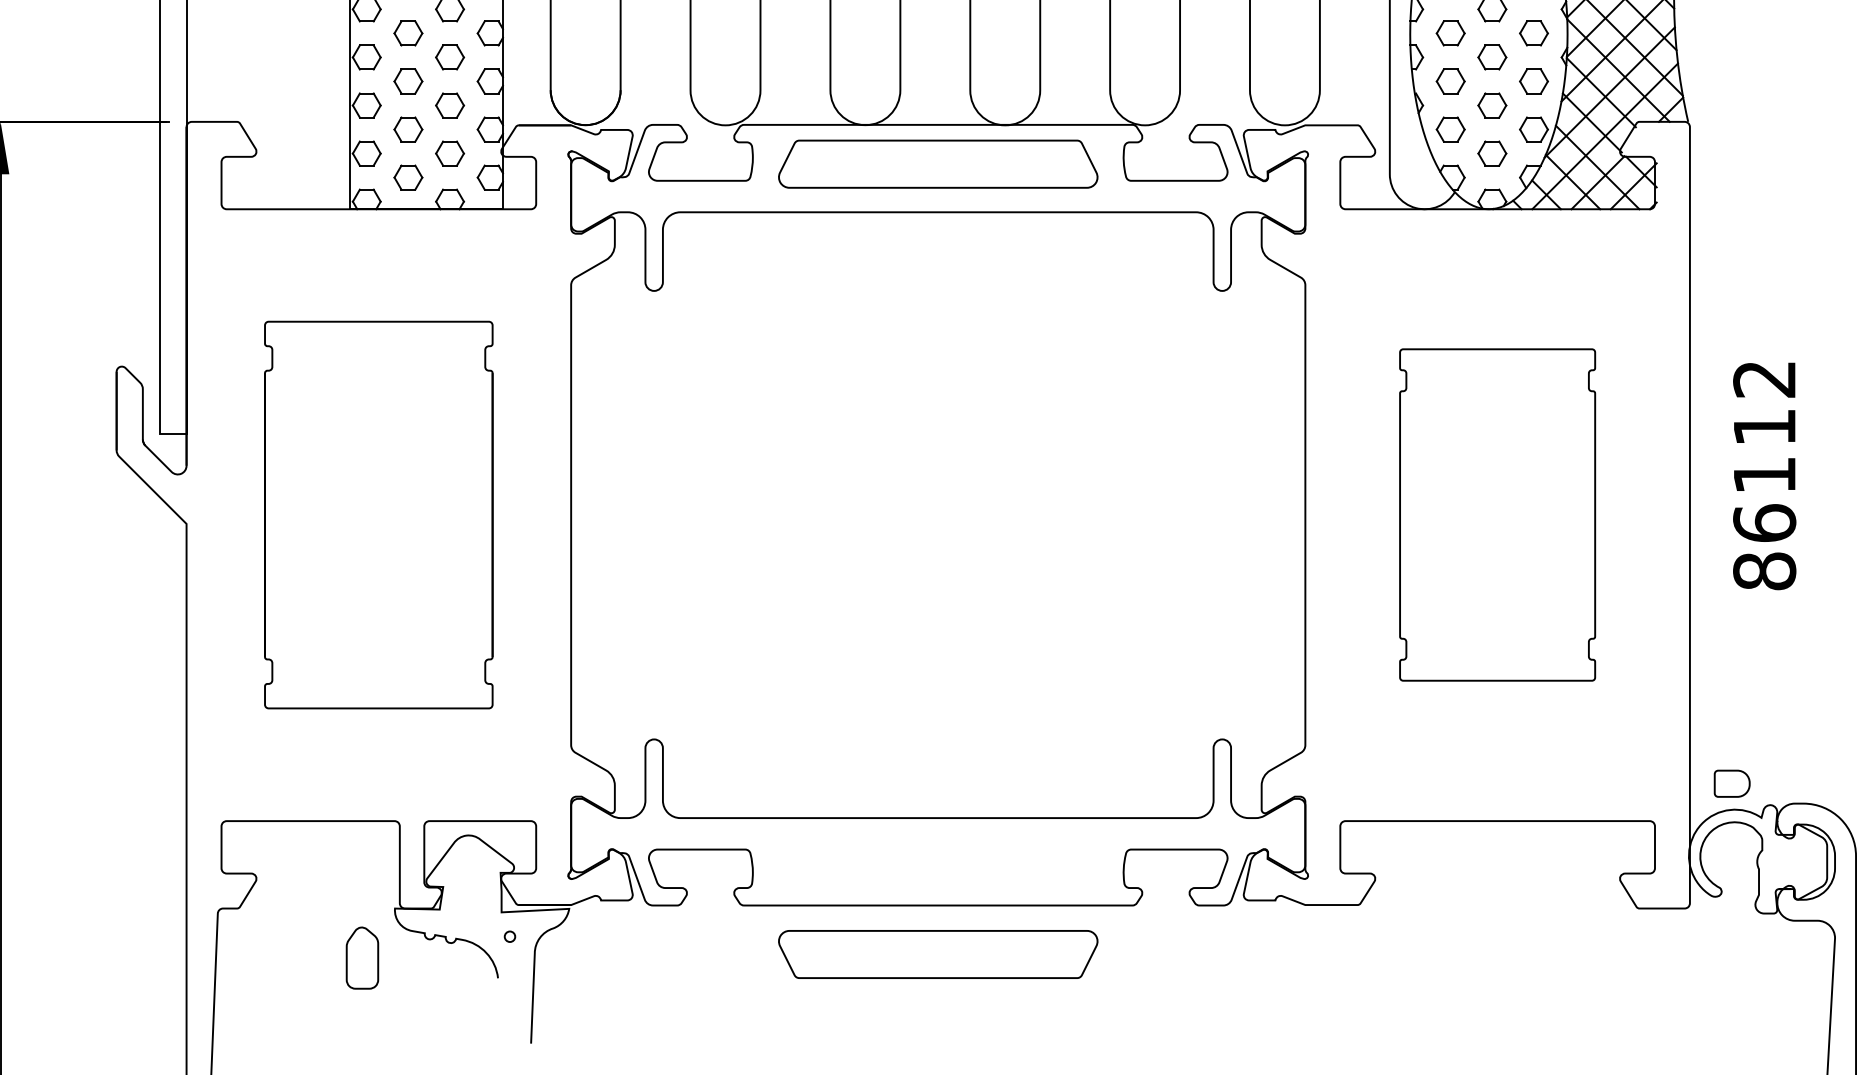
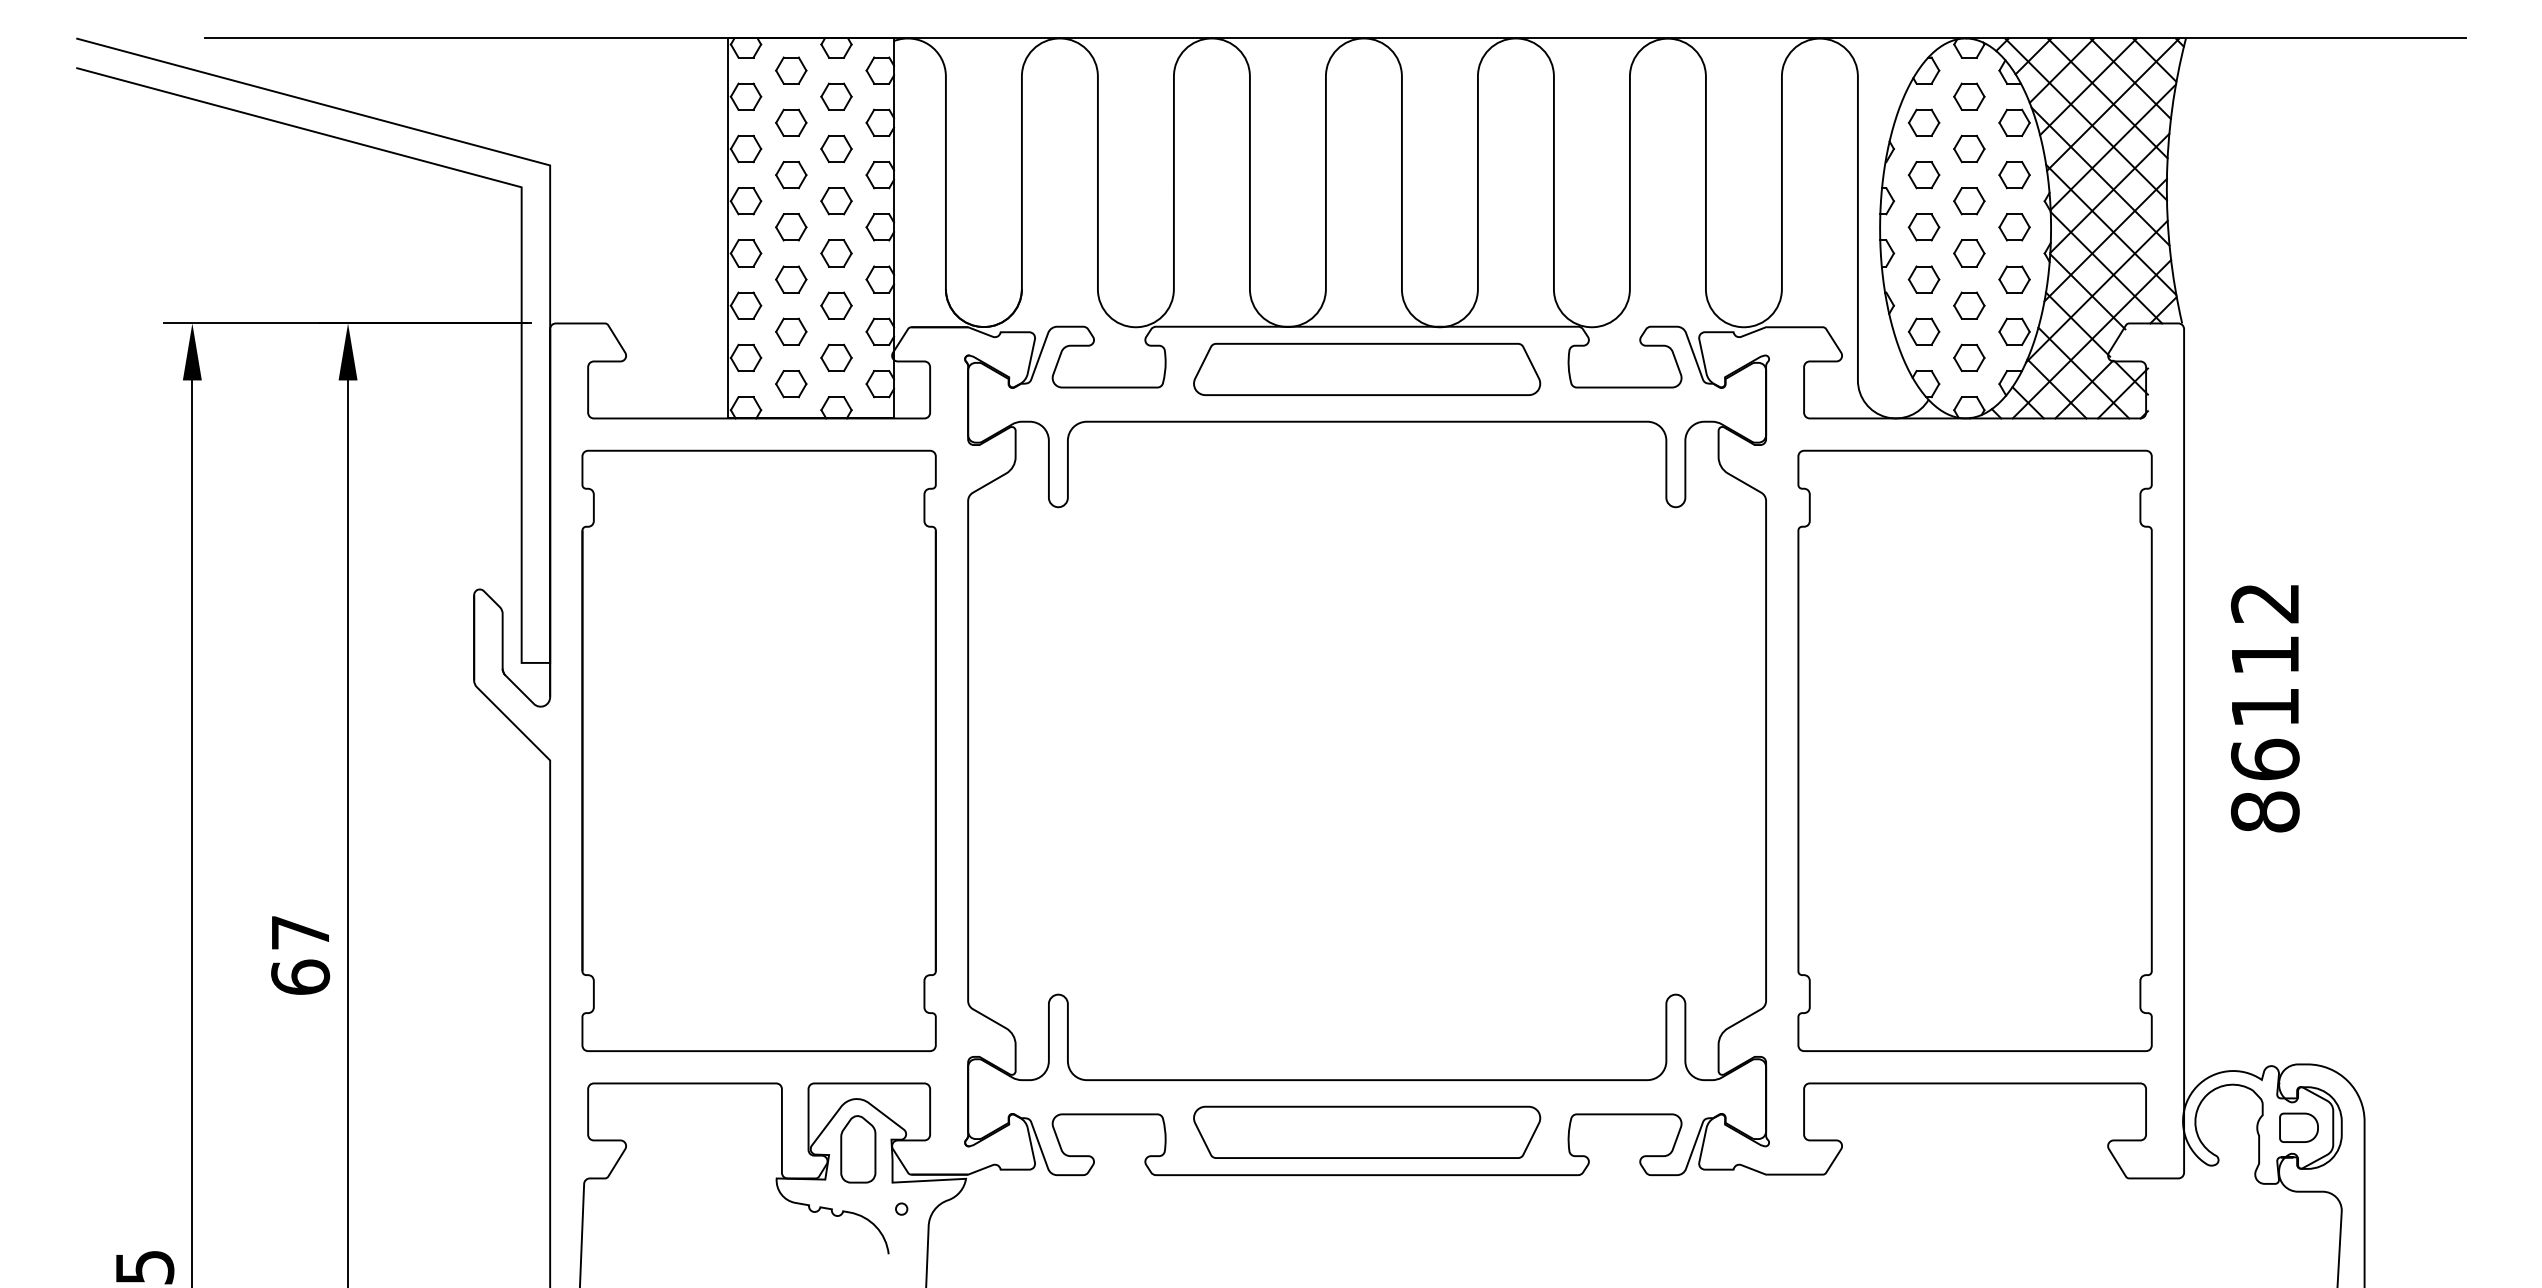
part: (378, 514) -> (758, 750), size x1.43
part: (1497, 514) -> (1974, 750), size x1.67
part: (1731, 783) -> (2298, 1127), moved
part: (938, 953) -> (1367, 1131), moved
part: (362, 958) -> (858, 1149), moved

